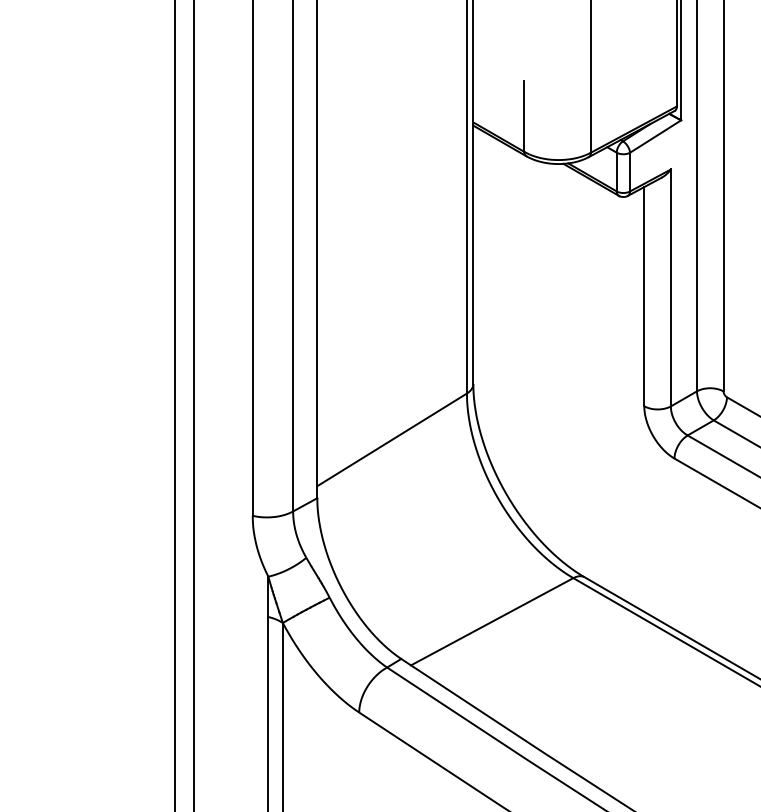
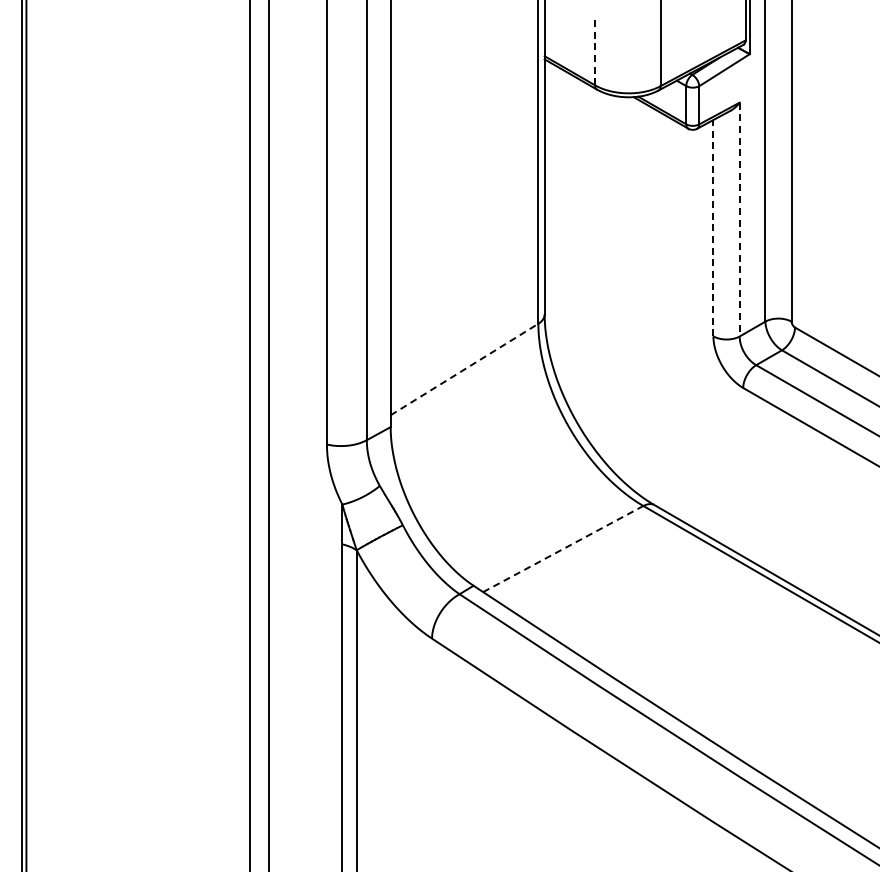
line: (524, 115) -> (595, 49), solid -> dashed
line: (670, 287) -> (739, 219), solid -> dashed
line: (644, 295) -> (713, 227), solid -> dashed
line: (392, 439) -> (464, 369), solid -> dashed
line: (492, 622) -> (563, 549), solid -> dashed

